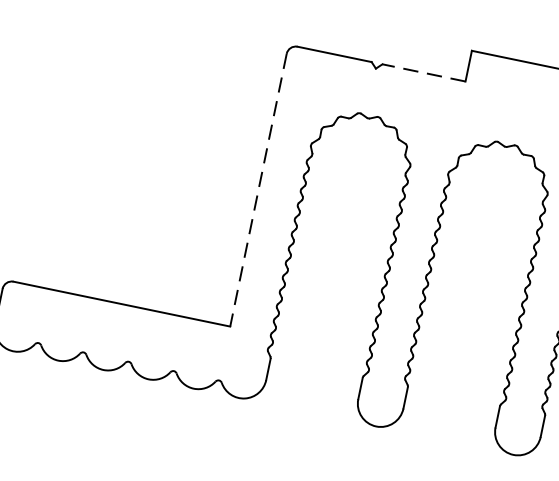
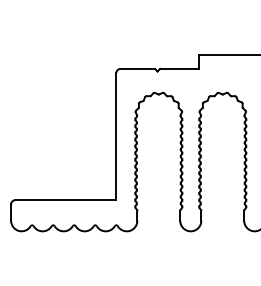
line: (422, 71) -> (178, 68), dashed -> solid
line: (258, 189) -> (116, 136), dashed -> solid

